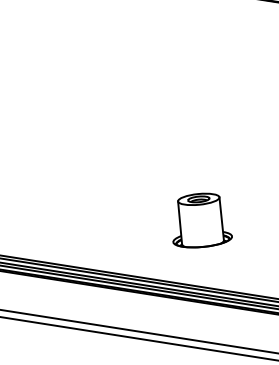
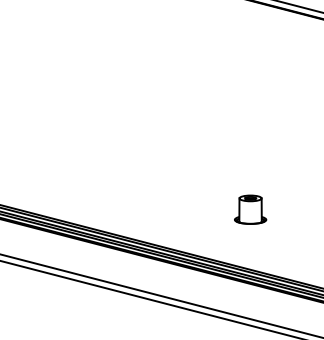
part: (200, 220) -> (250, 209), size x0.6

